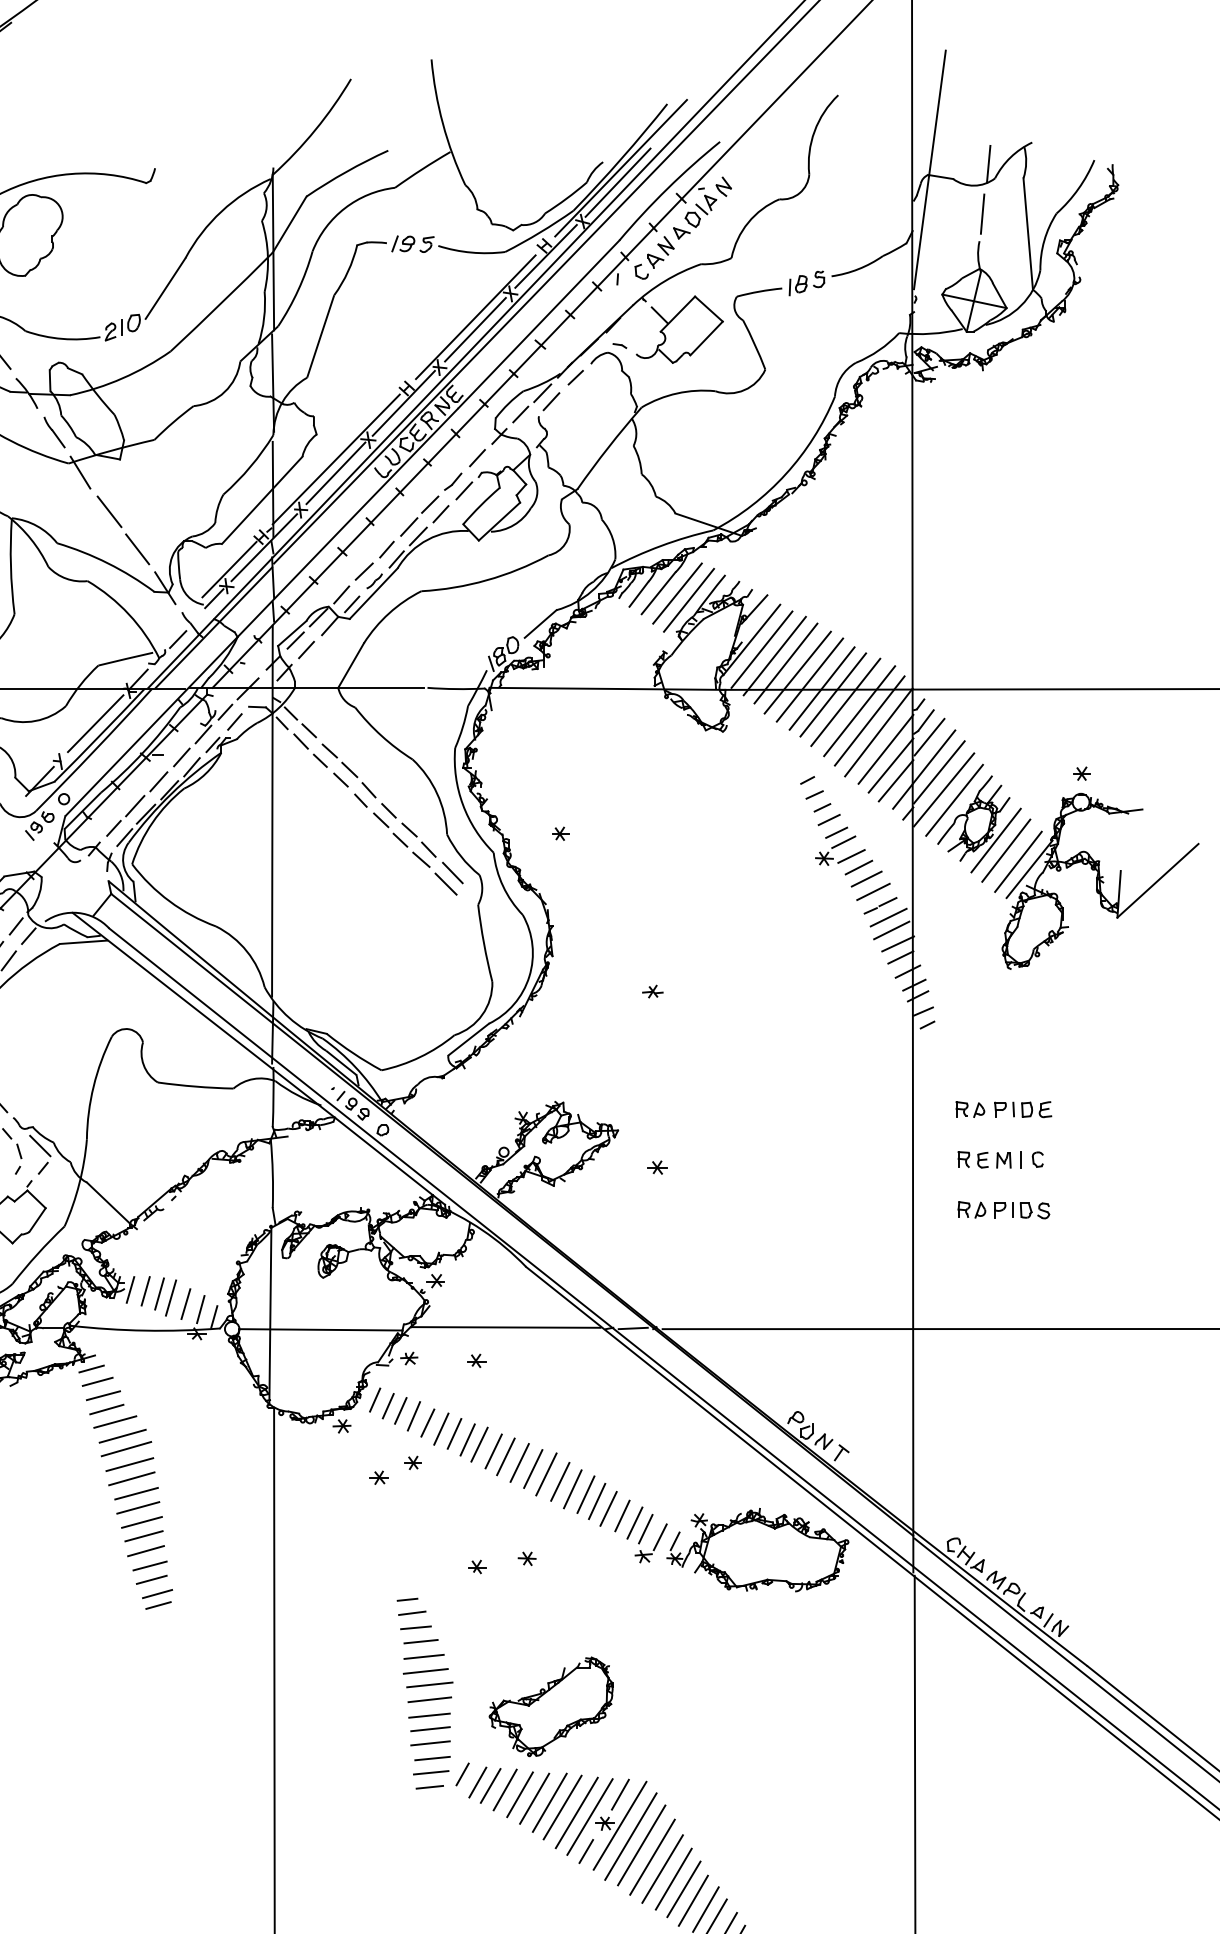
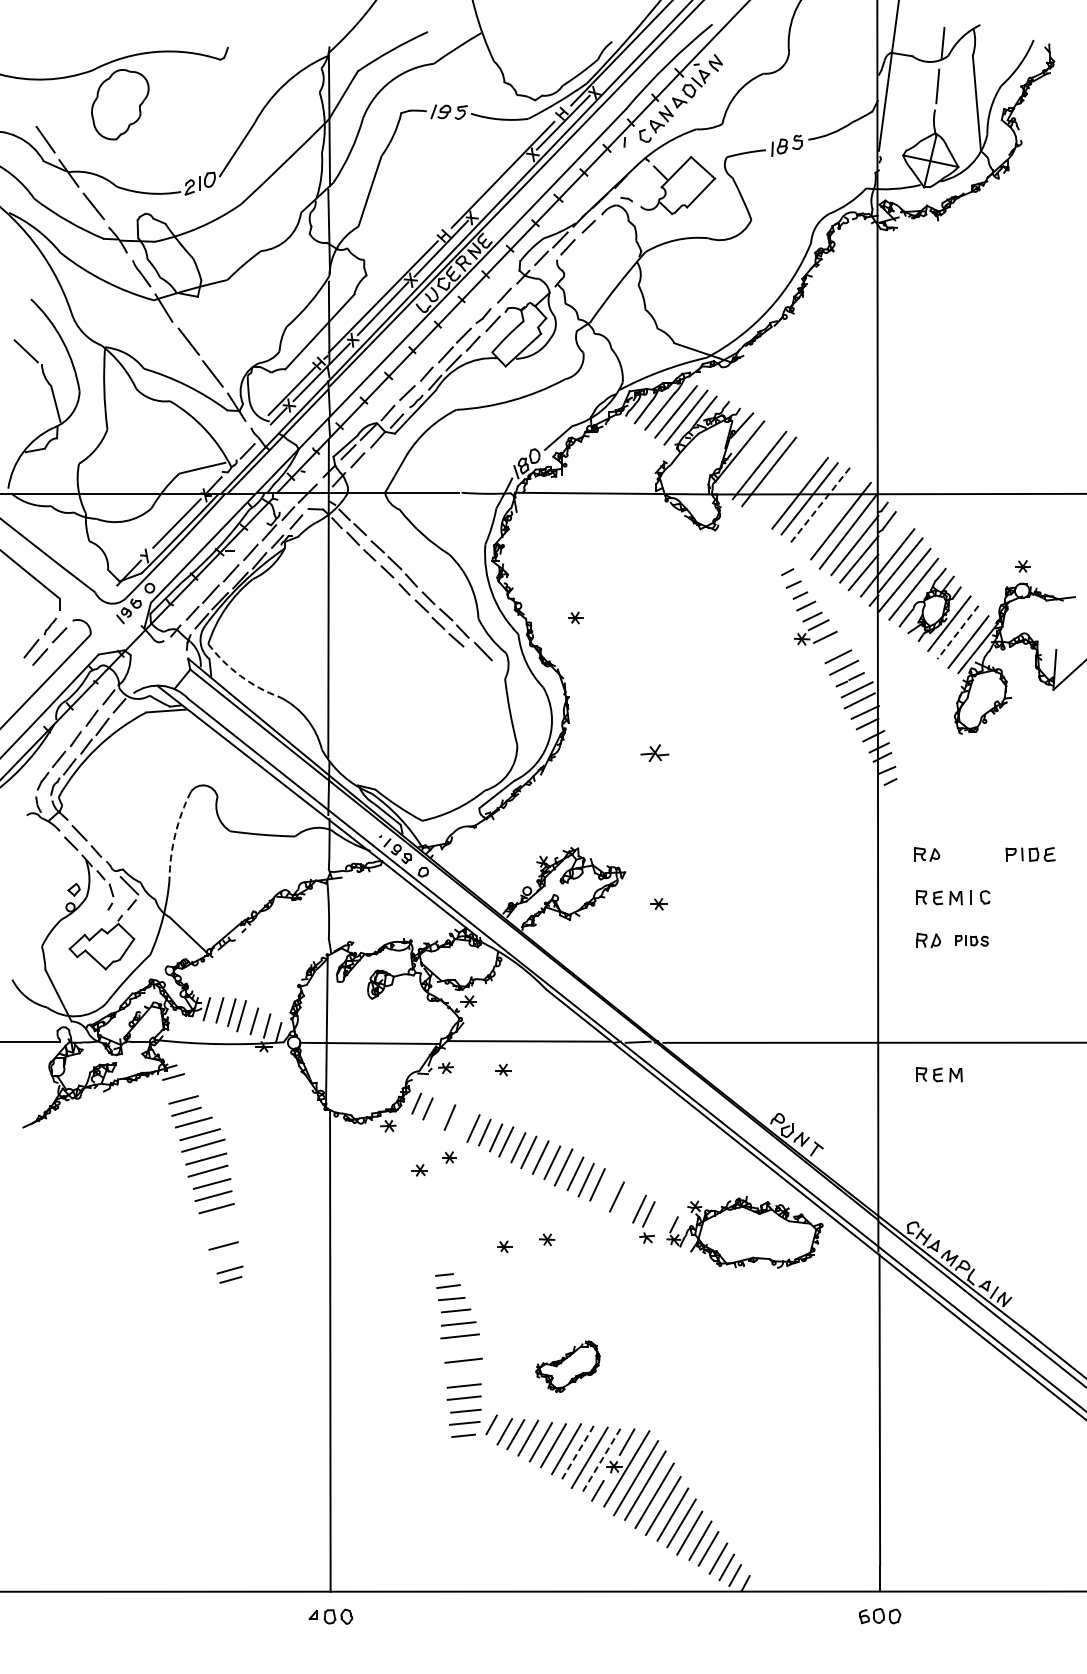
line: (617, 182) -> (624, 59), removed
line: (475, 329) -> (502, 185), removed
line: (761, 649) -> (748, 459), removed
line: (796, 672) -> (778, 479), removed
line: (809, 679) -> (789, 485), removed
line: (845, 702) -> (820, 505), solid -> dashed
line: (858, 710) -> (831, 512), removed
line: (929, 736) -> (892, 534), removed
line: (1006, 850) -> (958, 632), solid -> dashed
line: (858, 867) -> (831, 646), removed
line: (446, 884) -> (477, 661), removed
arc: (169, 900) -> (240, 675), solid -> dashed
part: (652, 991) -> (654, 753), size x1.6
arc: (93, 1086) -> (175, 834), solid -> dashed
part: (1023, 1109) -> (1030, 854), moved
part: (1021, 1209) -> (971, 940), size x0.7
part: (984, 1366) -> (939, 1074), added
line: (97, 1381) -> (178, 1087), removed
line: (400, 1410) -> (438, 1112), removed
line: (427, 1423) -> (461, 1123), removed
line: (597, 1501) -> (607, 1190), removed
line: (622, 1516) -> (628, 1203), removed
line: (144, 1536) -> (218, 1220), removed
line: (659, 1537) -> (660, 1221), removed
line: (145, 1550) -> (219, 1232), removed
line: (151, 1579) -> (224, 1257), removed
line: (429, 1685) -> (463, 1348), removed
part: (550, 1706) -> (567, 1366), size x0.6
line: (428, 1715) -> (462, 1374), removed
line: (562, 1807) -> (577, 1453), solid -> dashed
line: (590, 1817) -> (601, 1461), solid -> dashed

